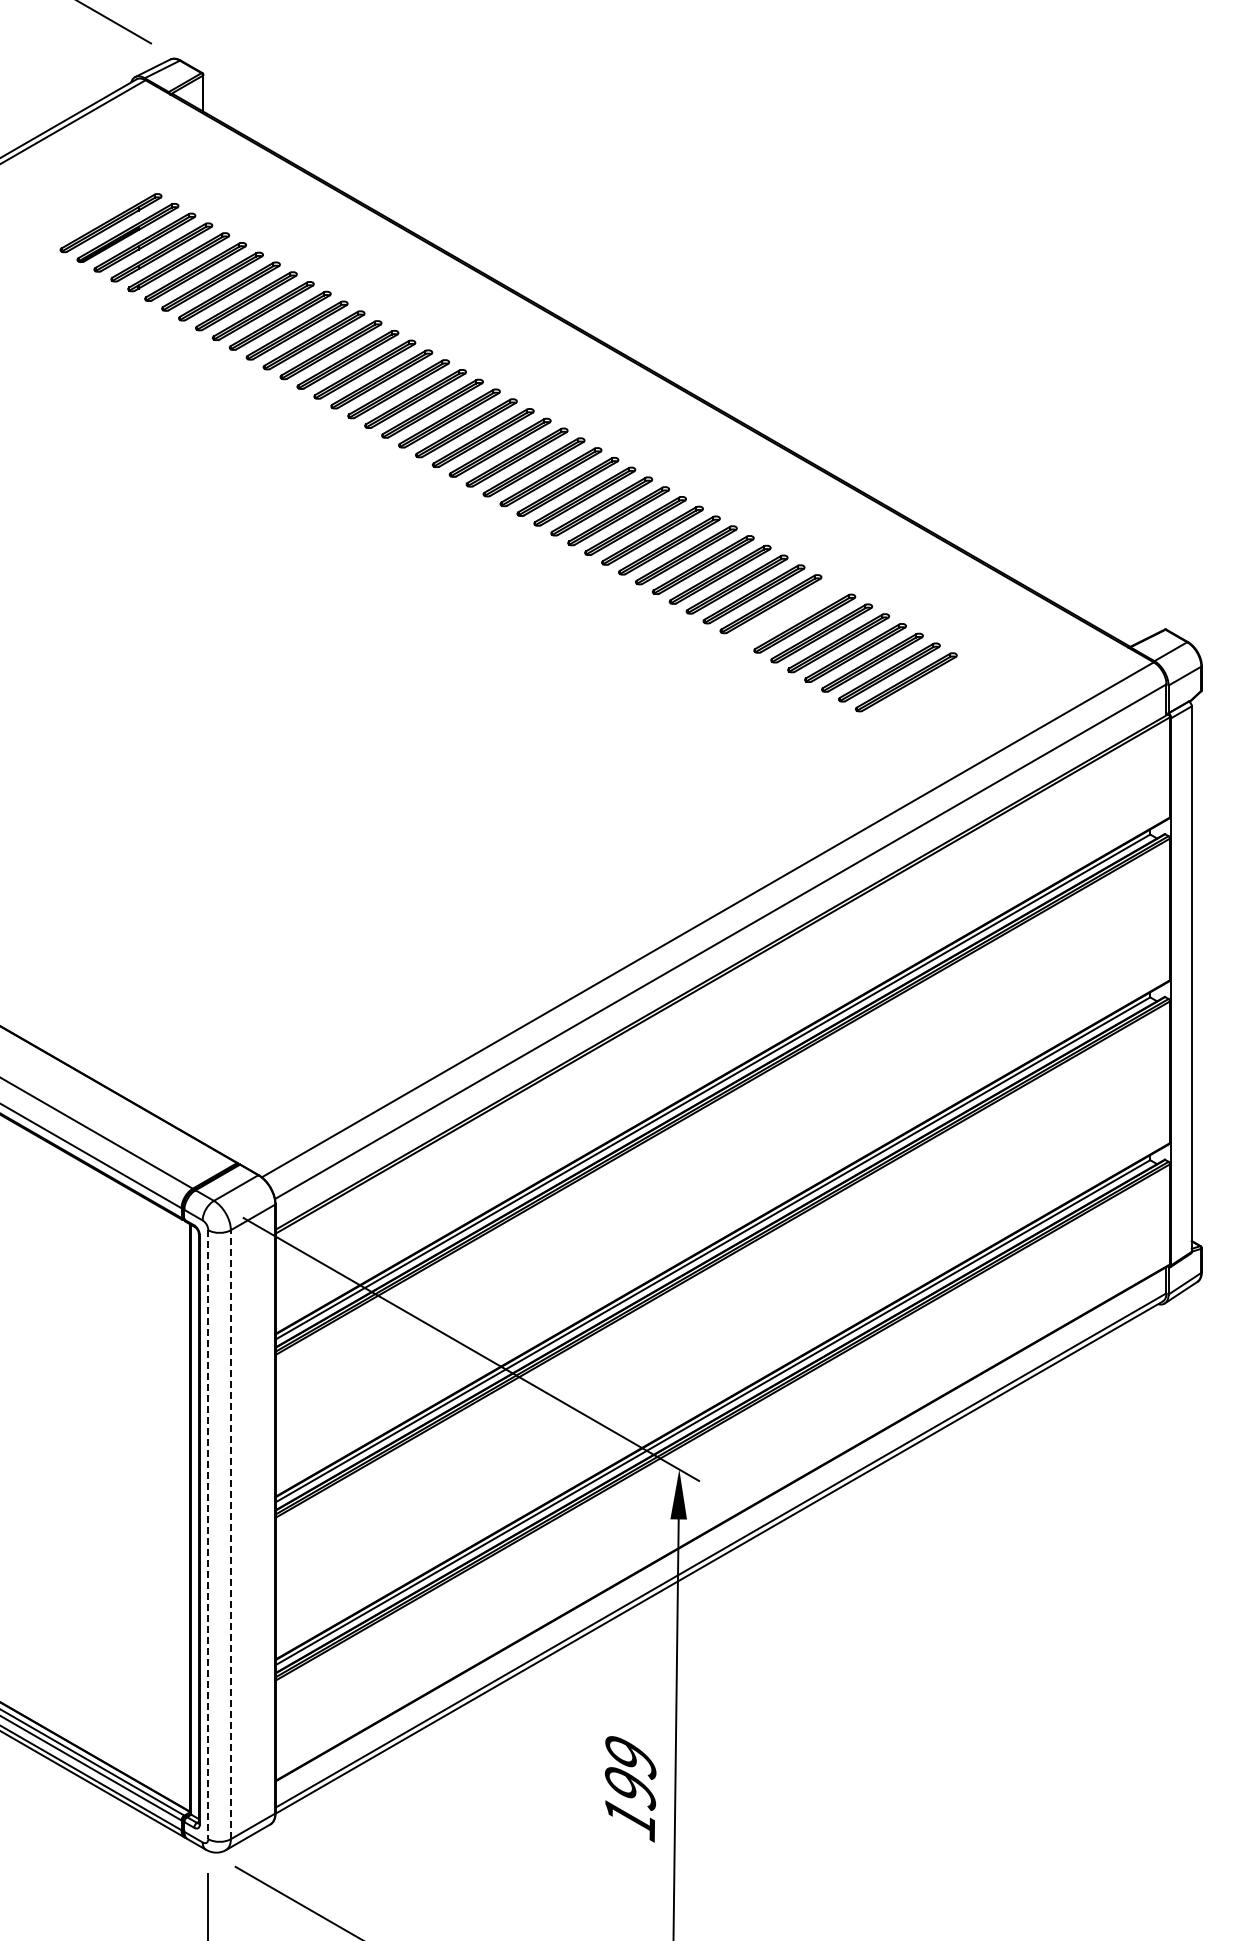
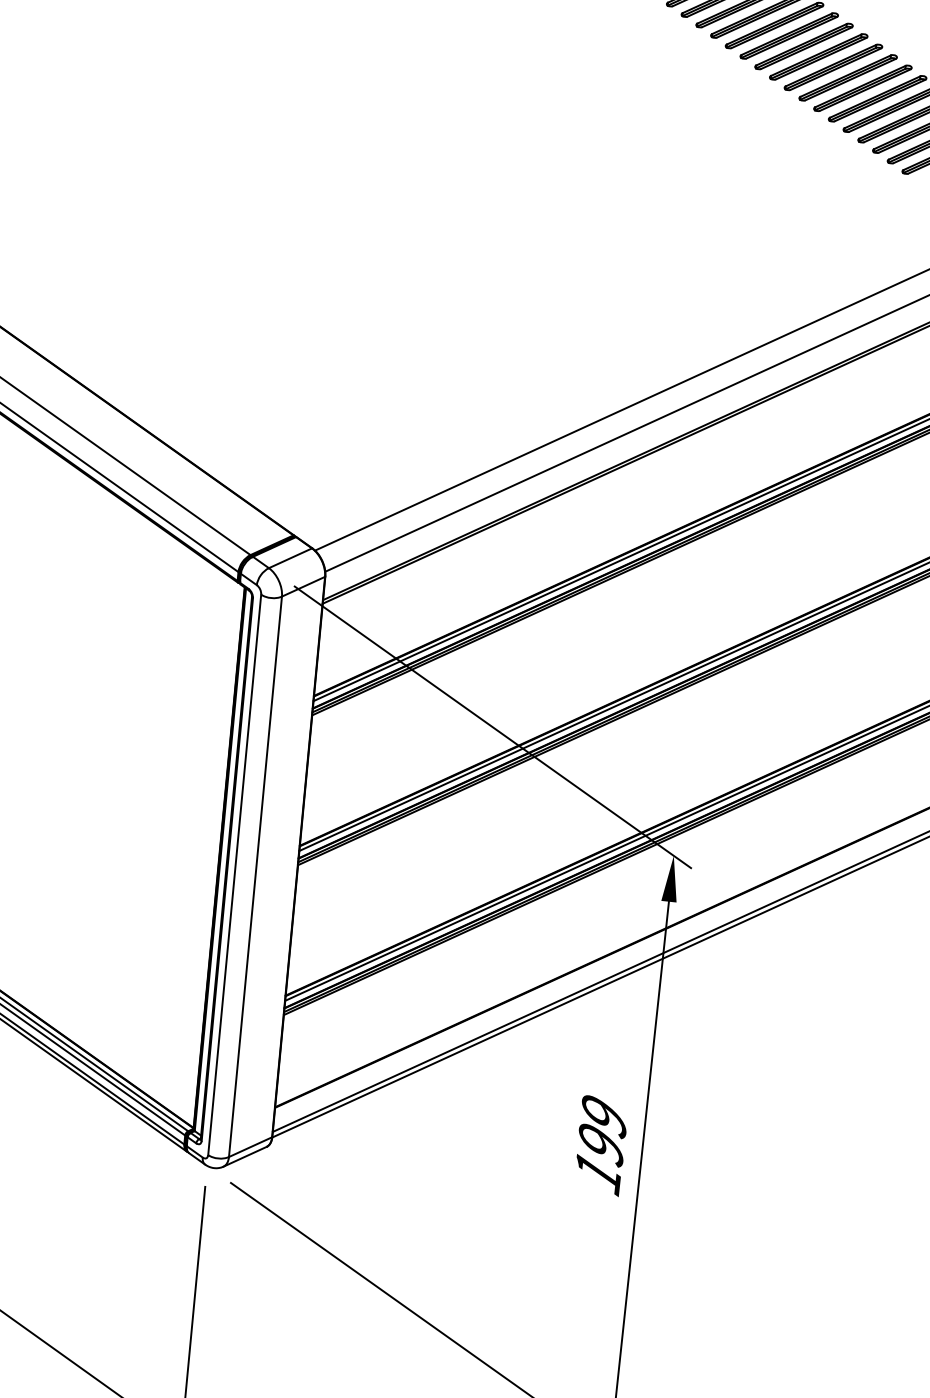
part: (787, 613) -> (847, 77), added
line: (230, 1534) -> (255, 876), dashed -> solid
line: (208, 1535) -> (234, 875), dashed -> solid

